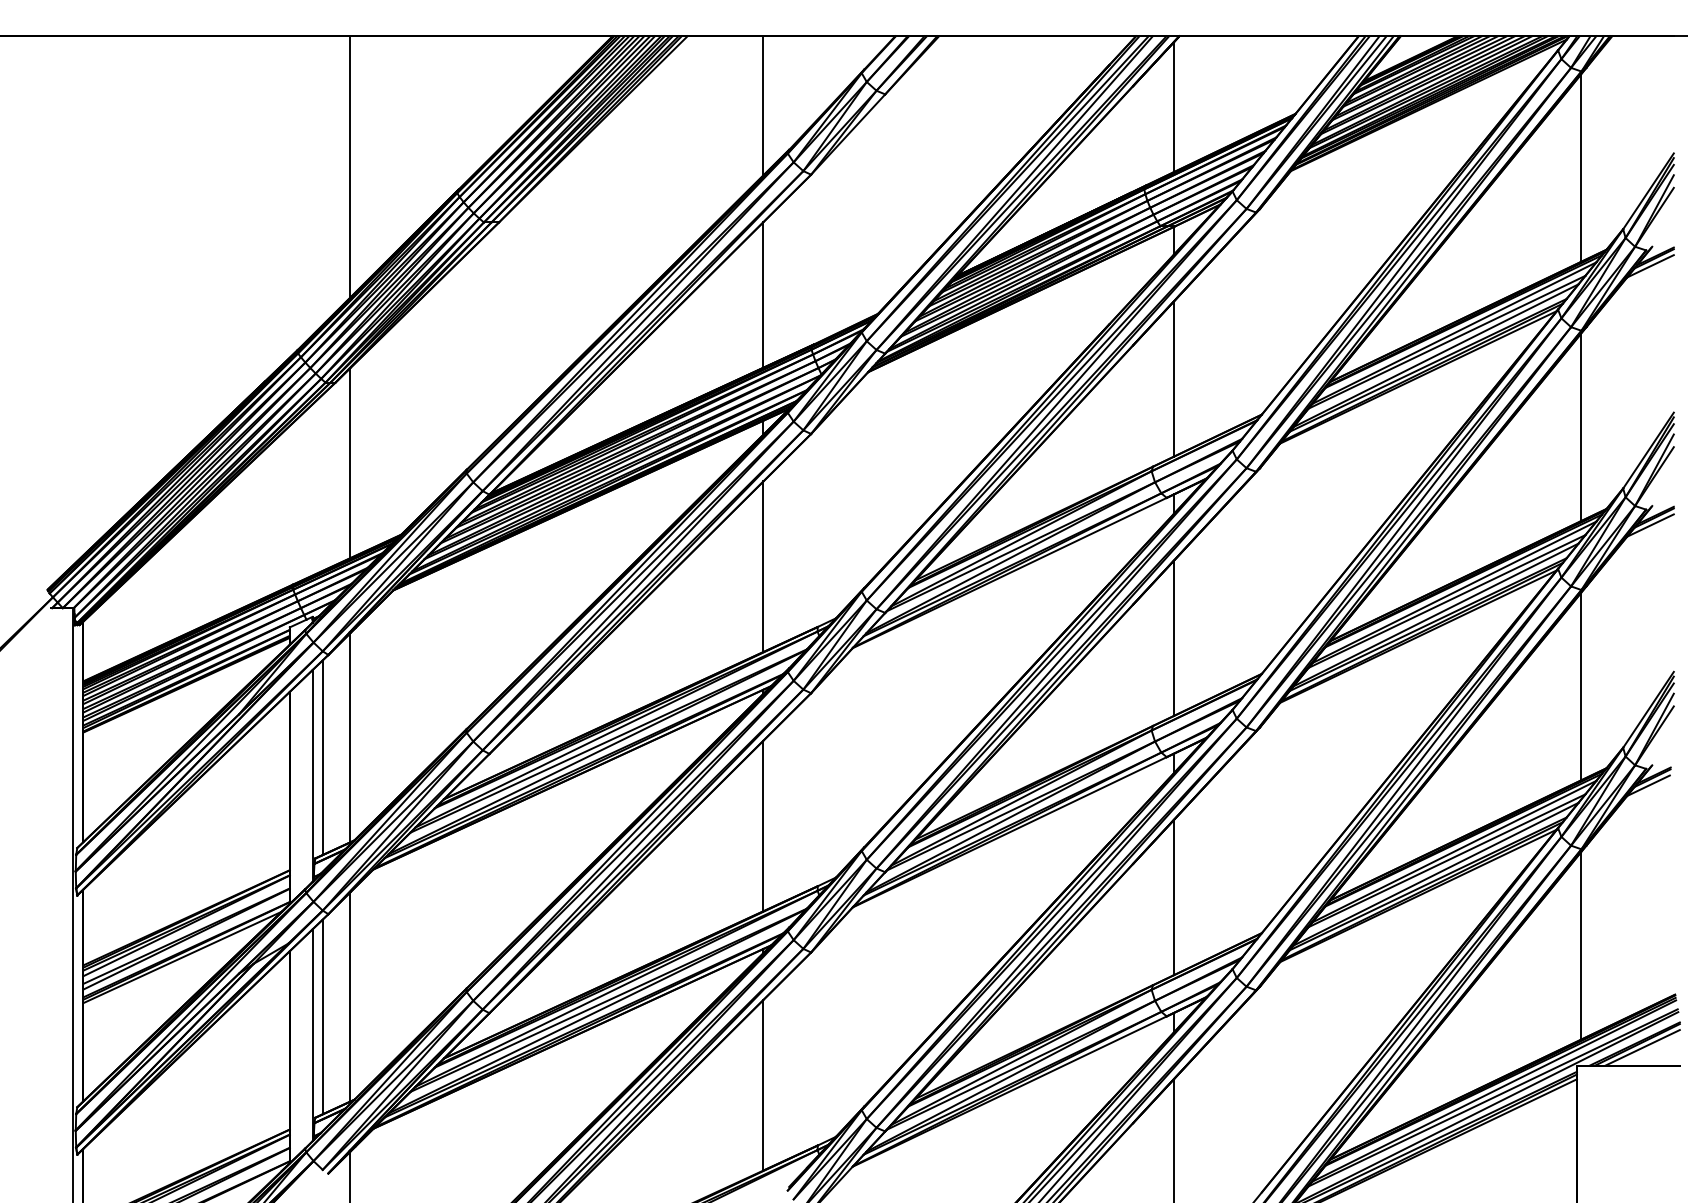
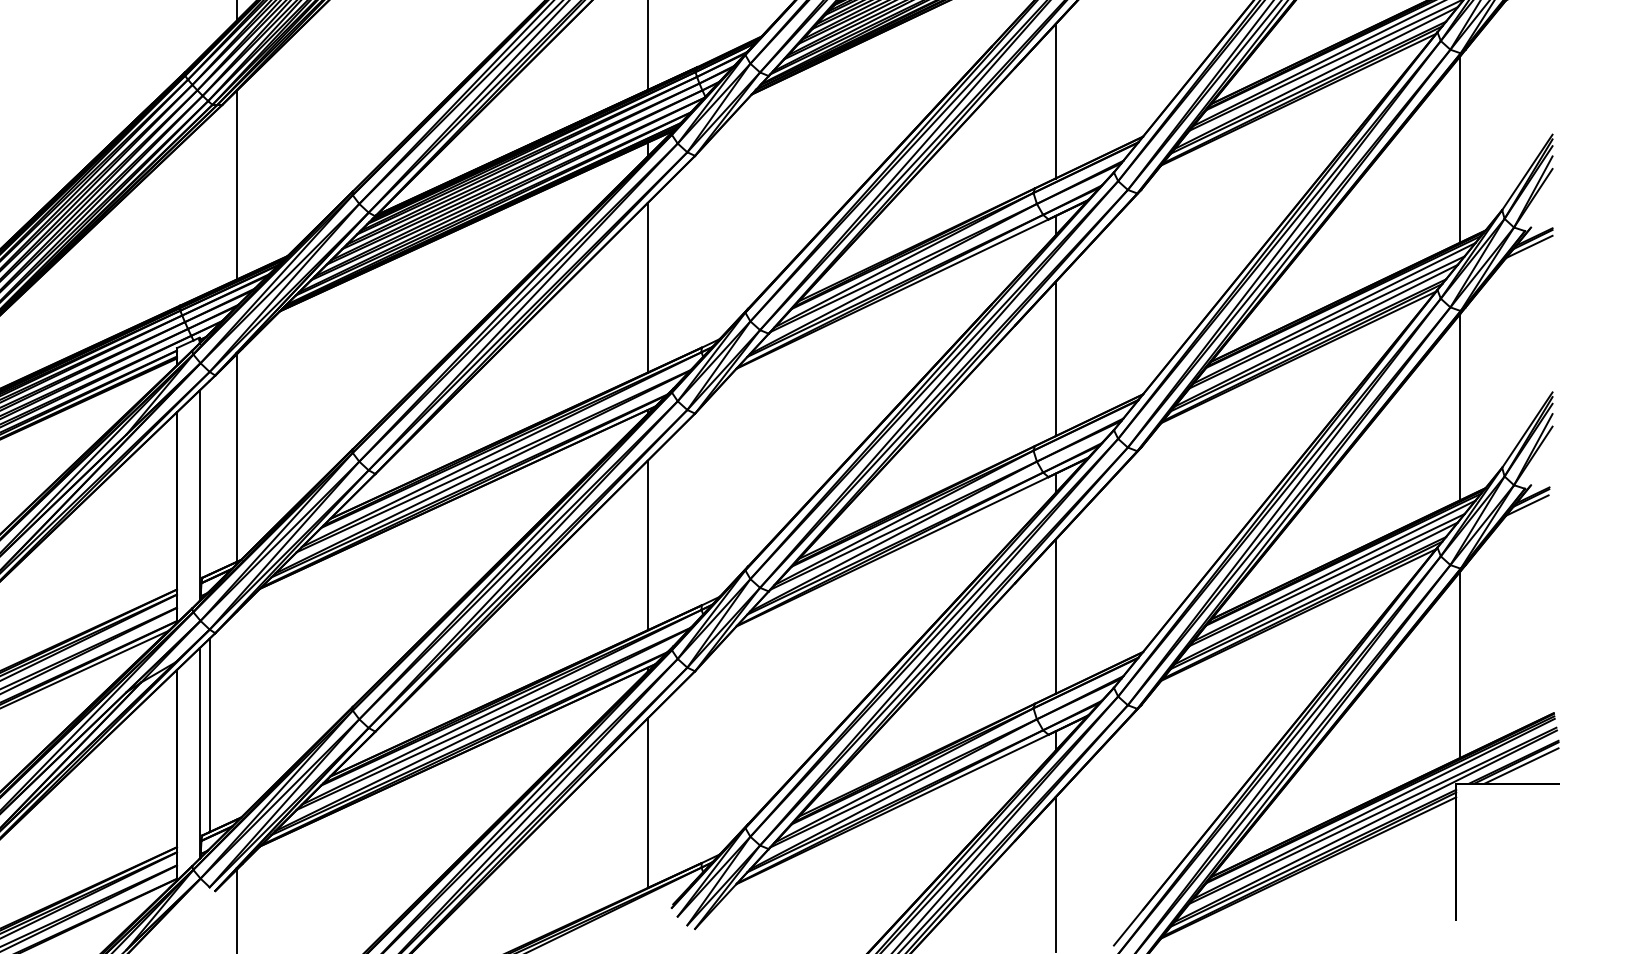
line: (322, 757) -> (209, 477), removed
line: (350, 996) -> (237, 714), removed

